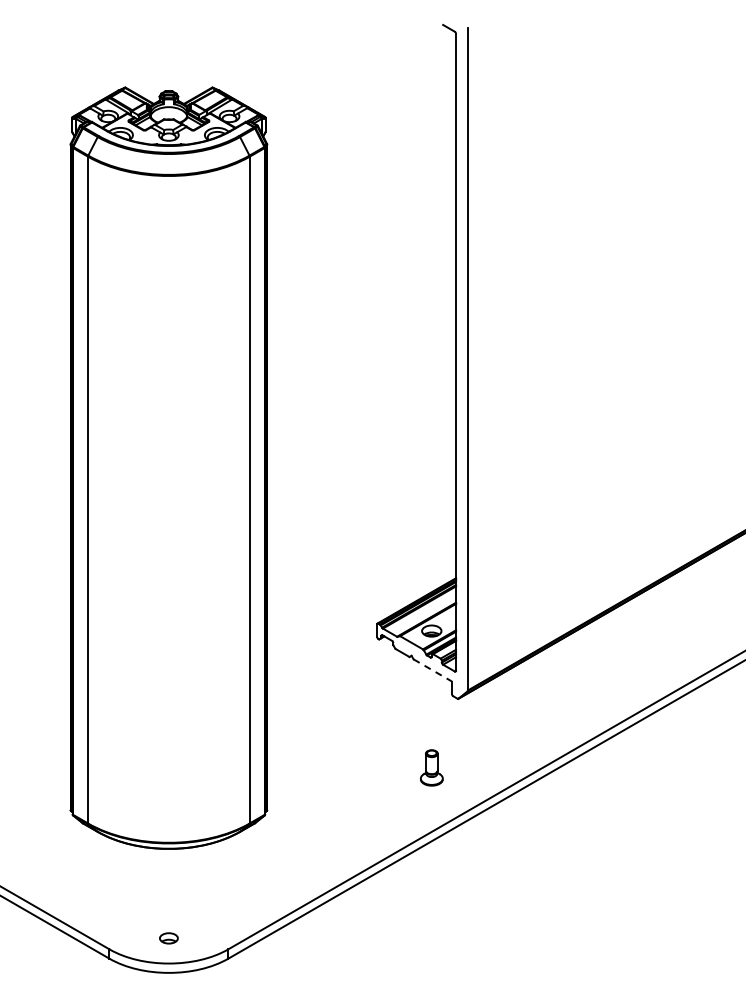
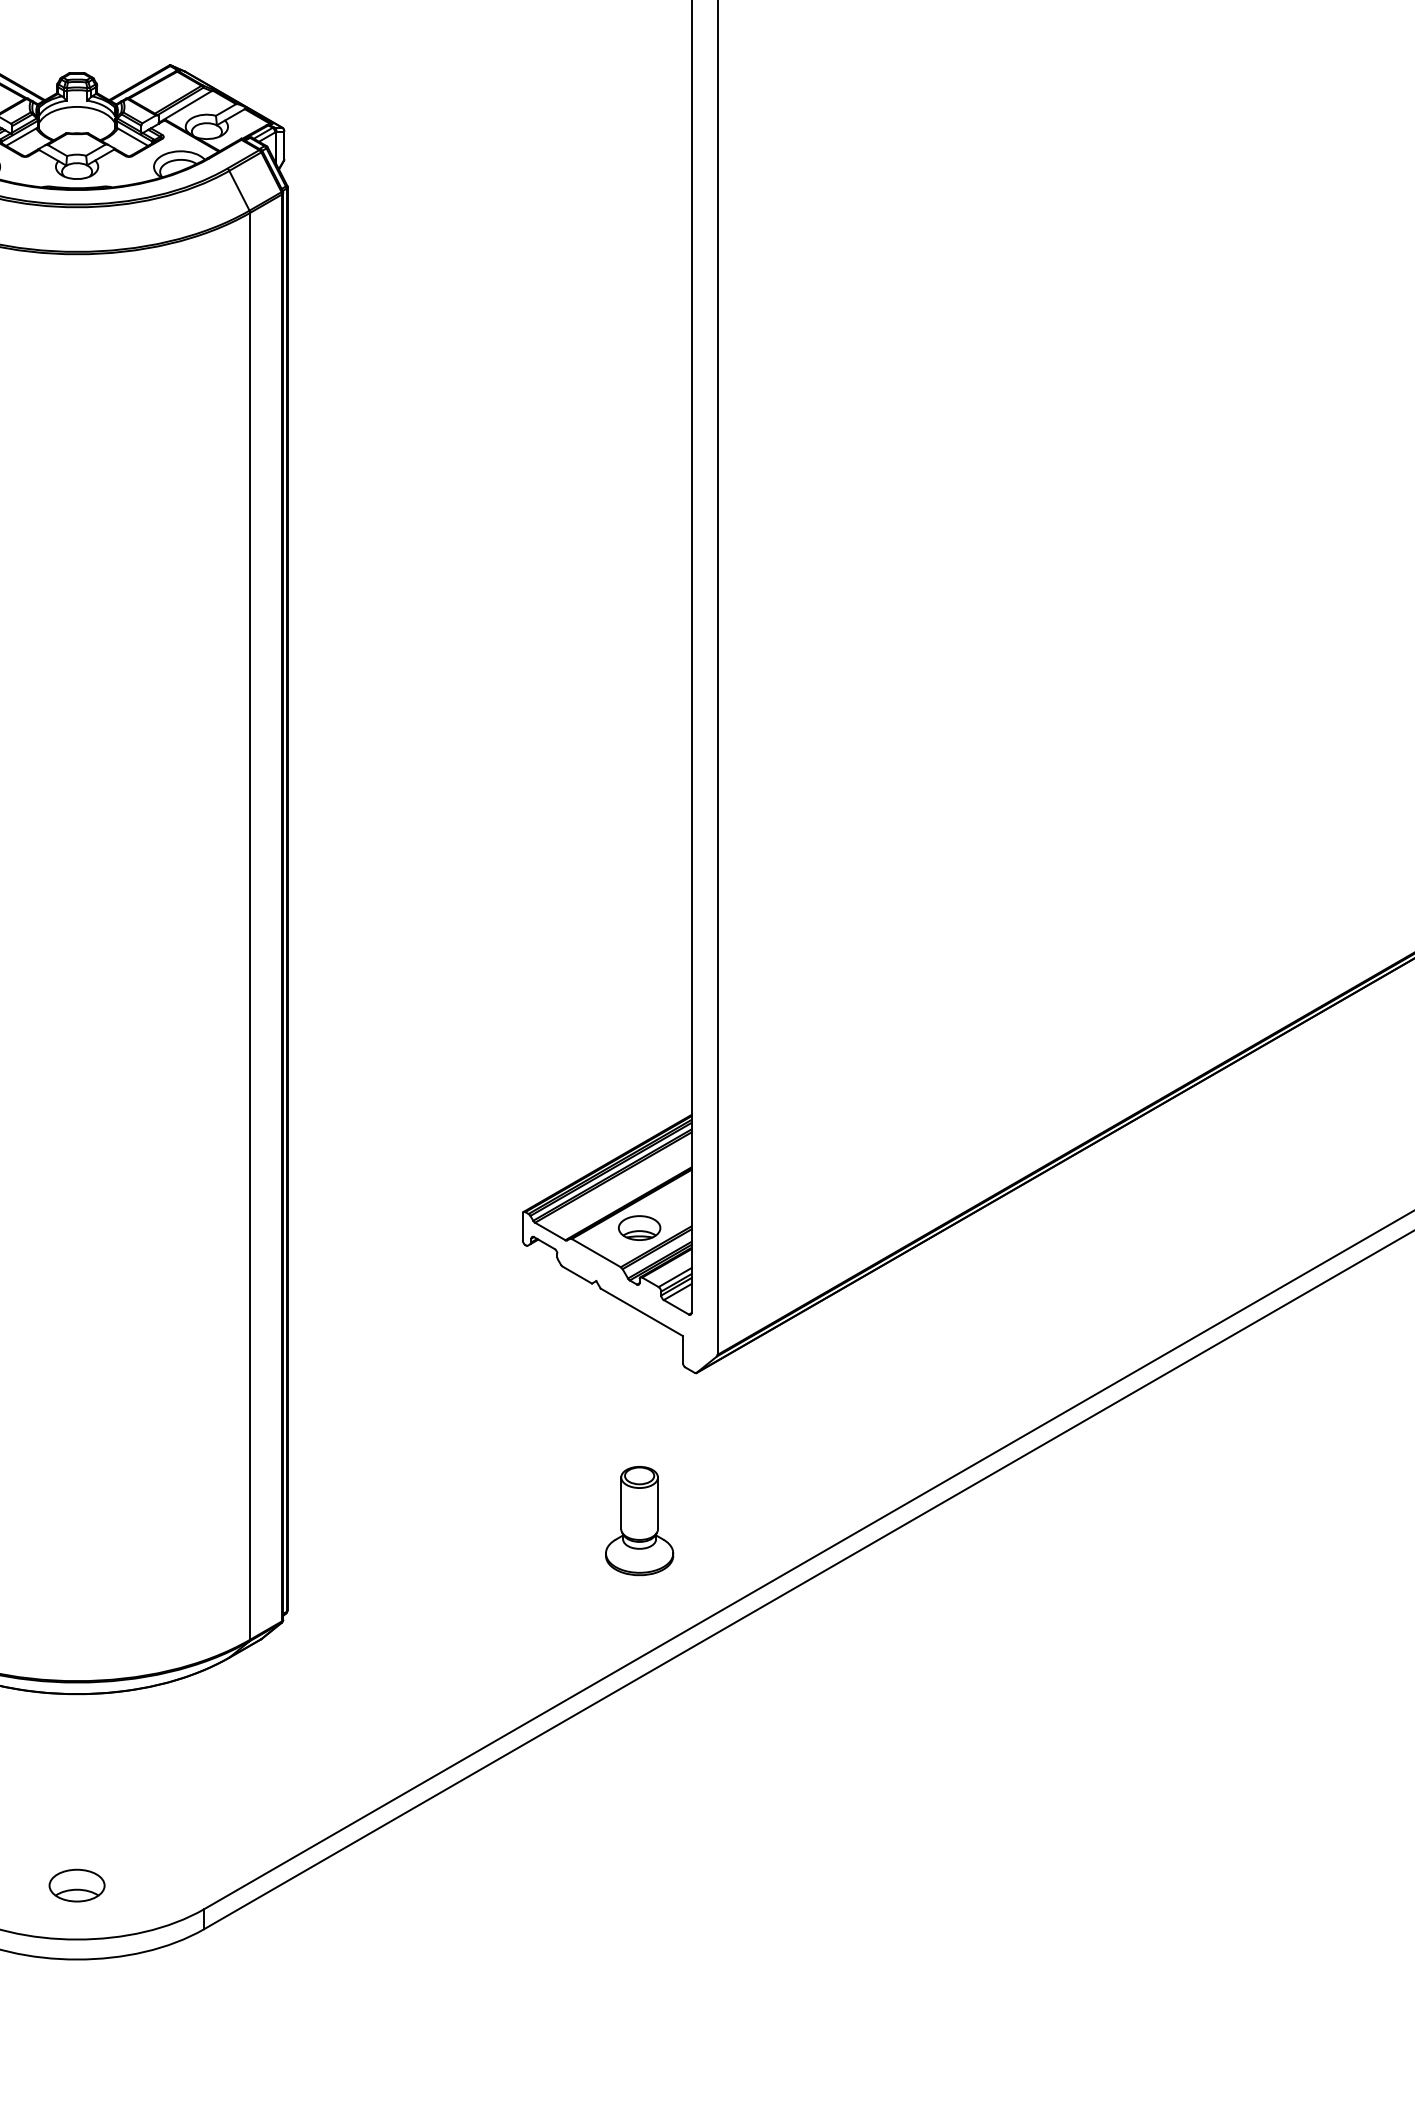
line: (433, 670) -> (643, 1312), dashed -> solid
part: (431, 767) -> (639, 1519), size x1.43
part: (168, 938) -> (76, 1885), size x1.43

